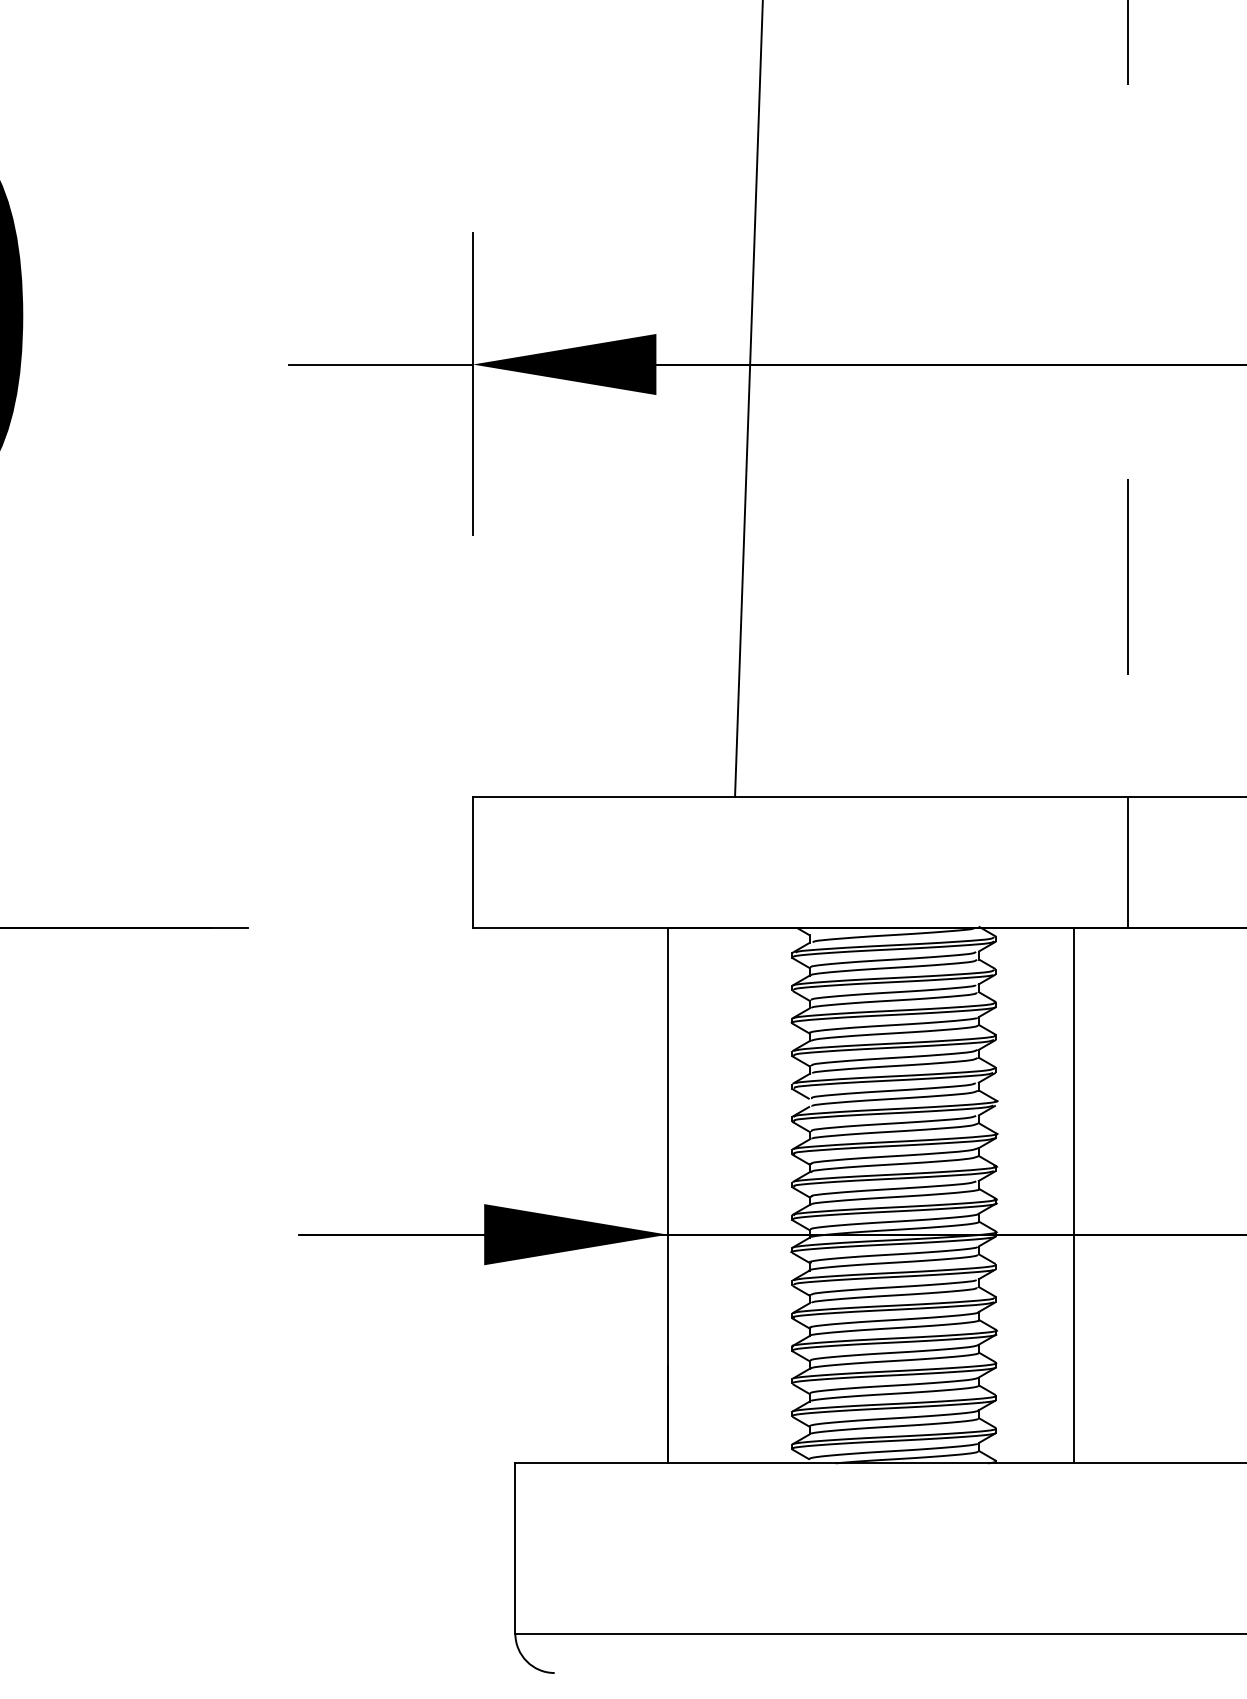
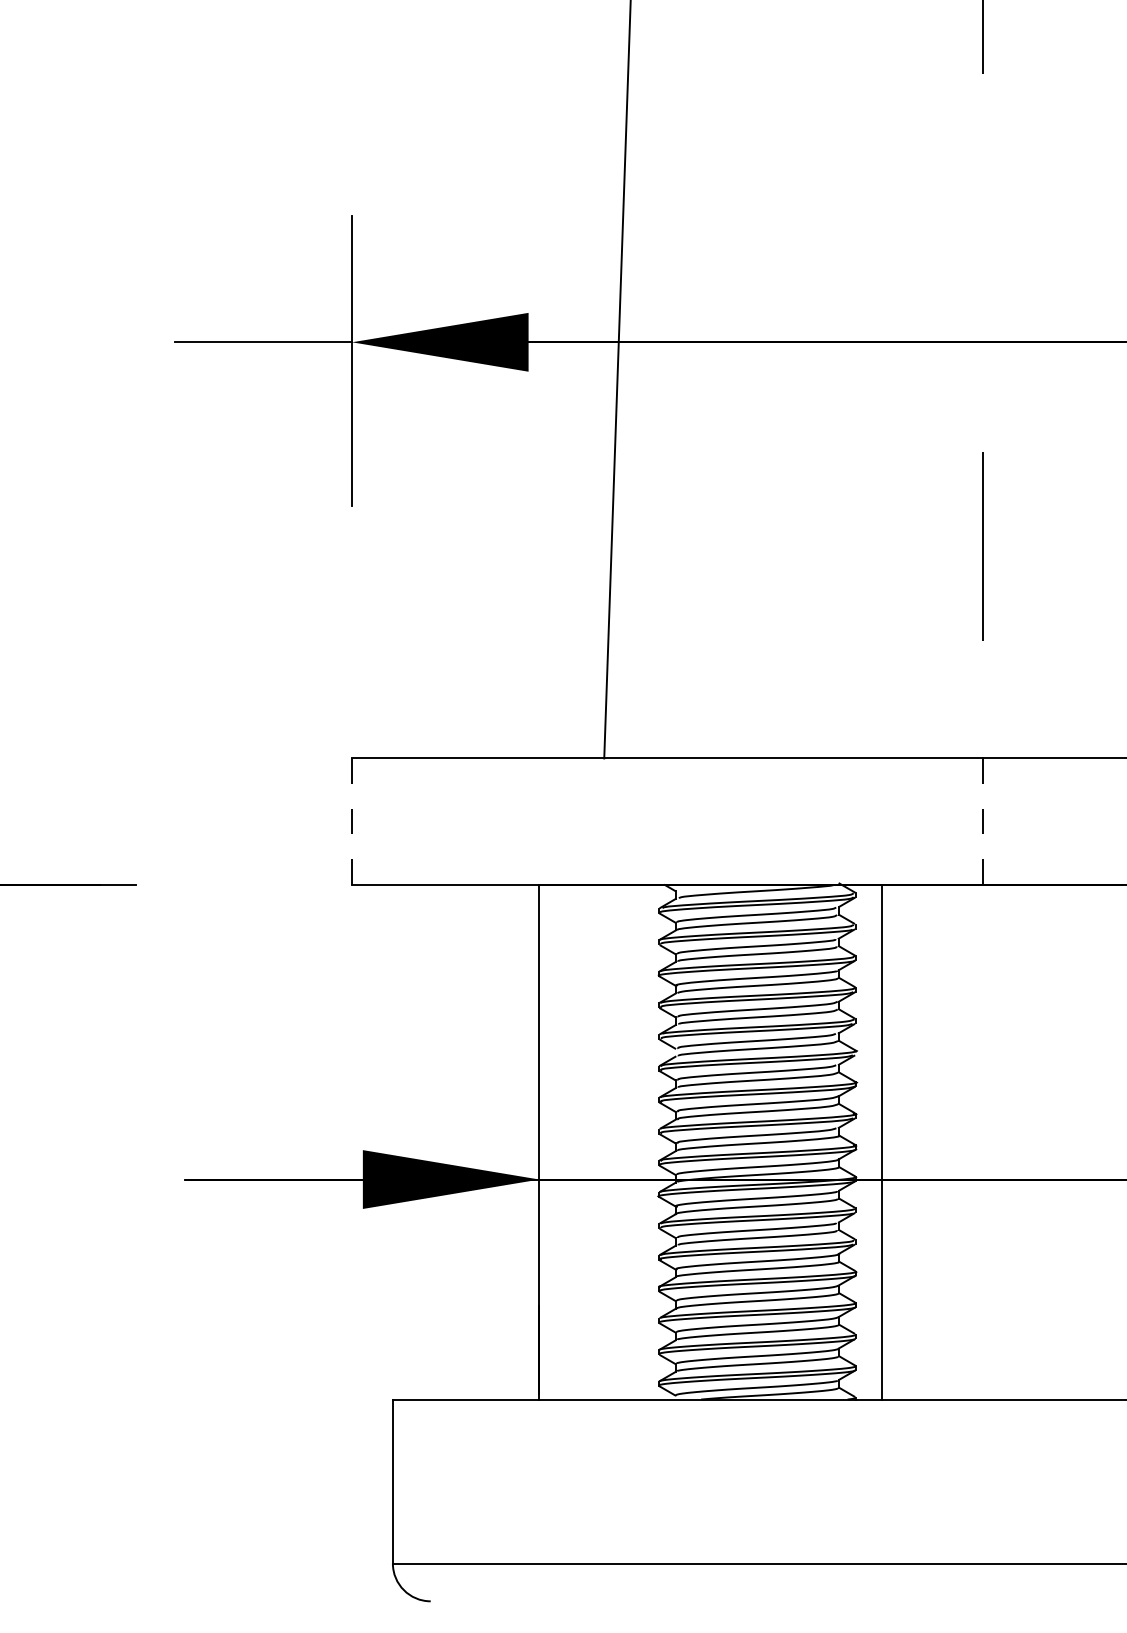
line: (472, 862) -> (351, 821), solid -> dashed
line: (1128, 862) -> (982, 821), solid -> dashed
line: (1073, 1195) -> (881, 1141), moved

